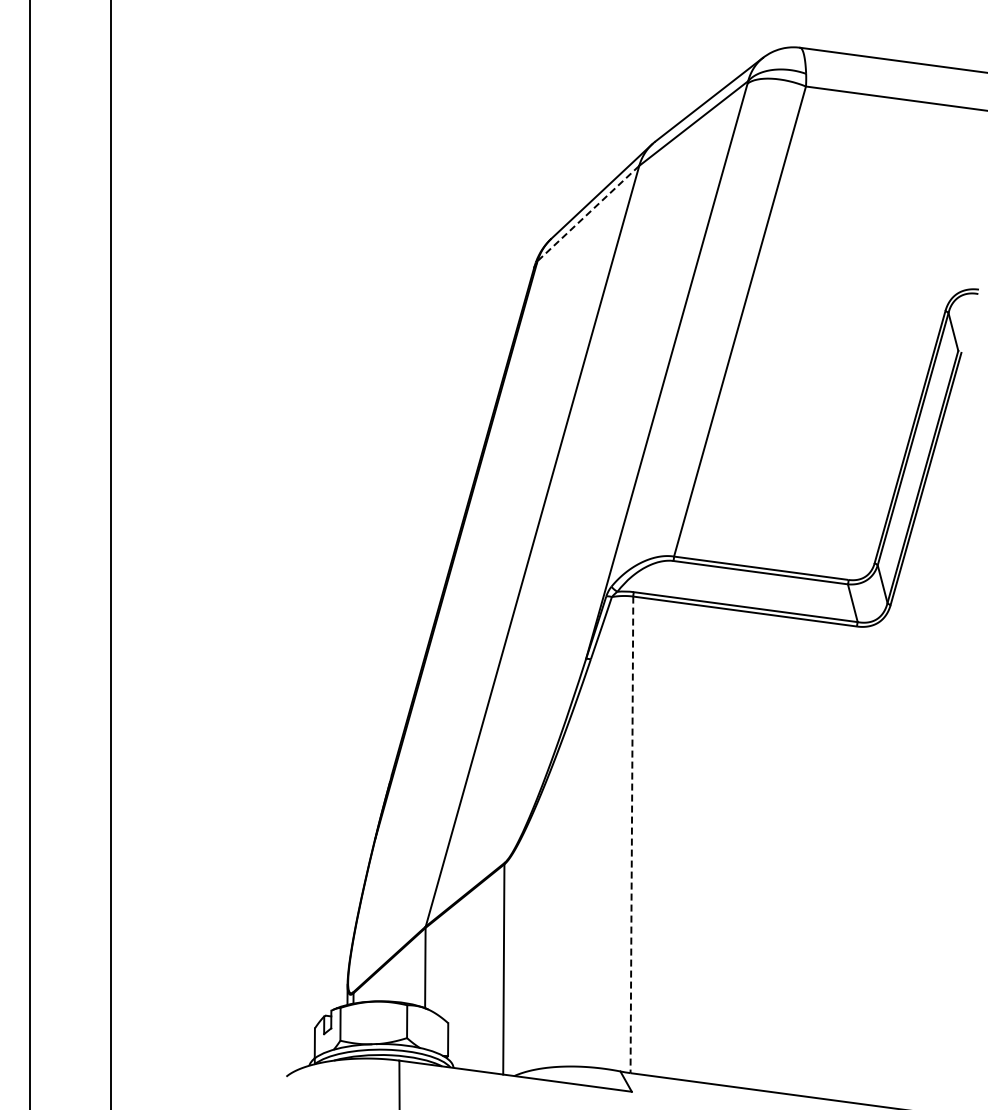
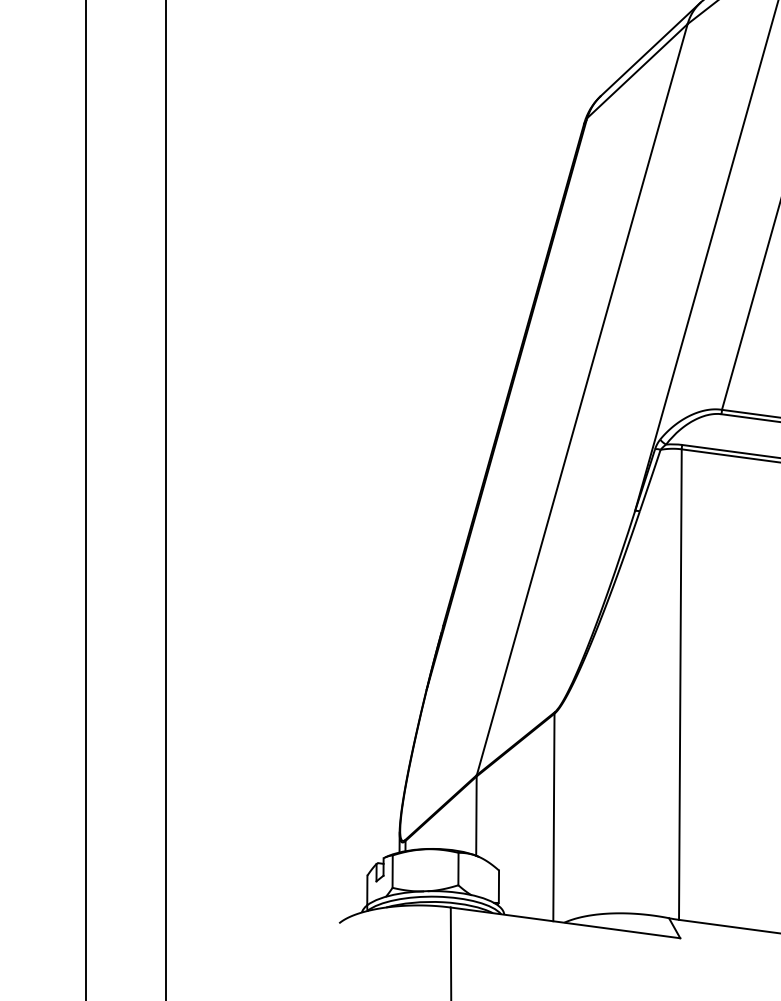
line: (588, 213) -> (637, 71), dashed -> solid
line: (631, 835) -> (679, 685), dashed -> solid

